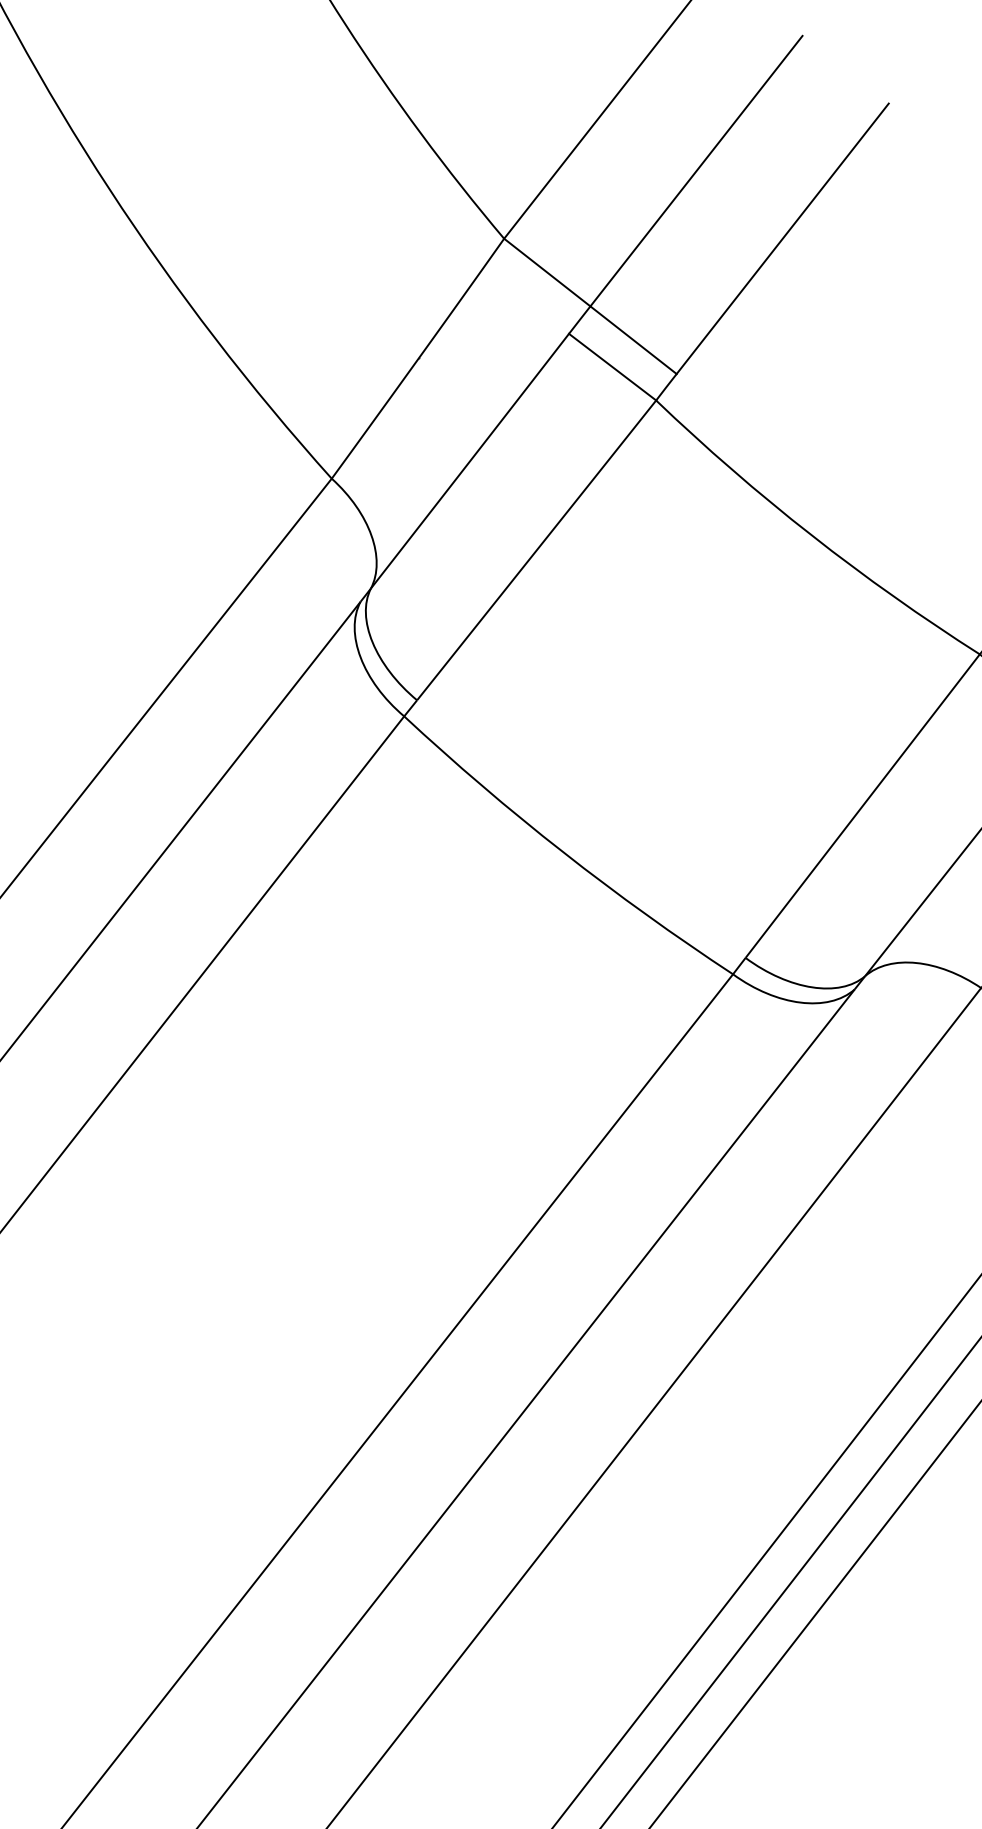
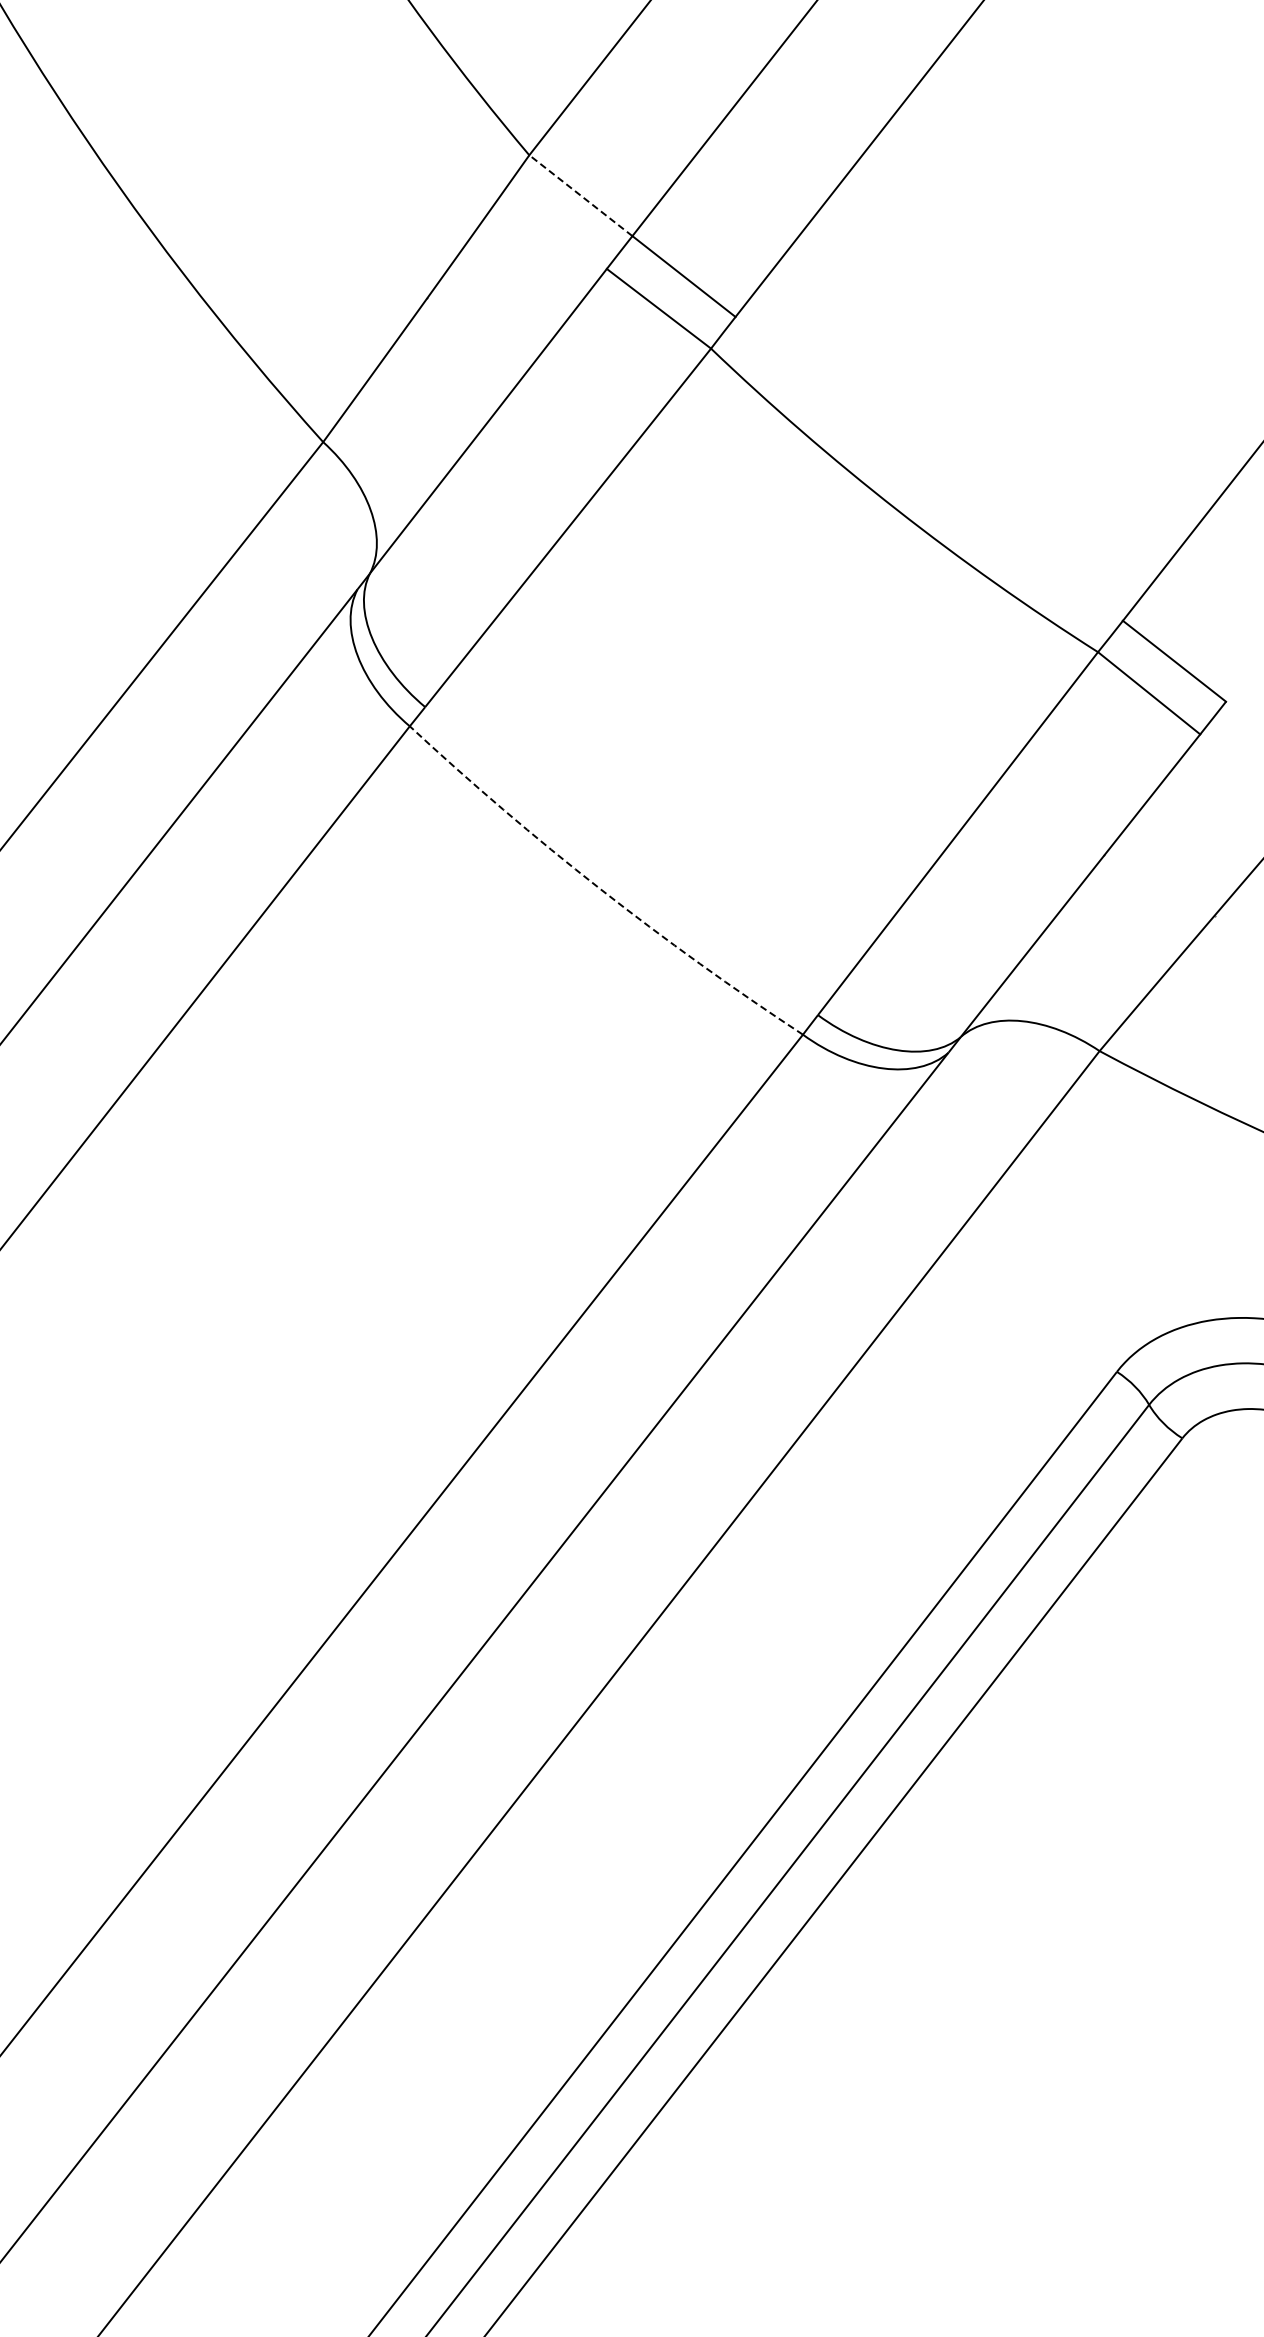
line: (546, 272) -> (580, 195), solid -> dashed
arc: (562, 852) -> (599, 888), solid -> dashed

